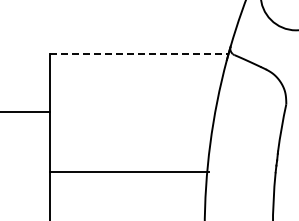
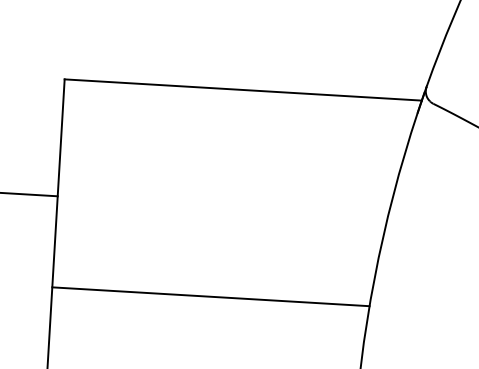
line: (139, 53) -> (243, 89), dashed -> solid
line: (128, 171) -> (209, 295), moved

